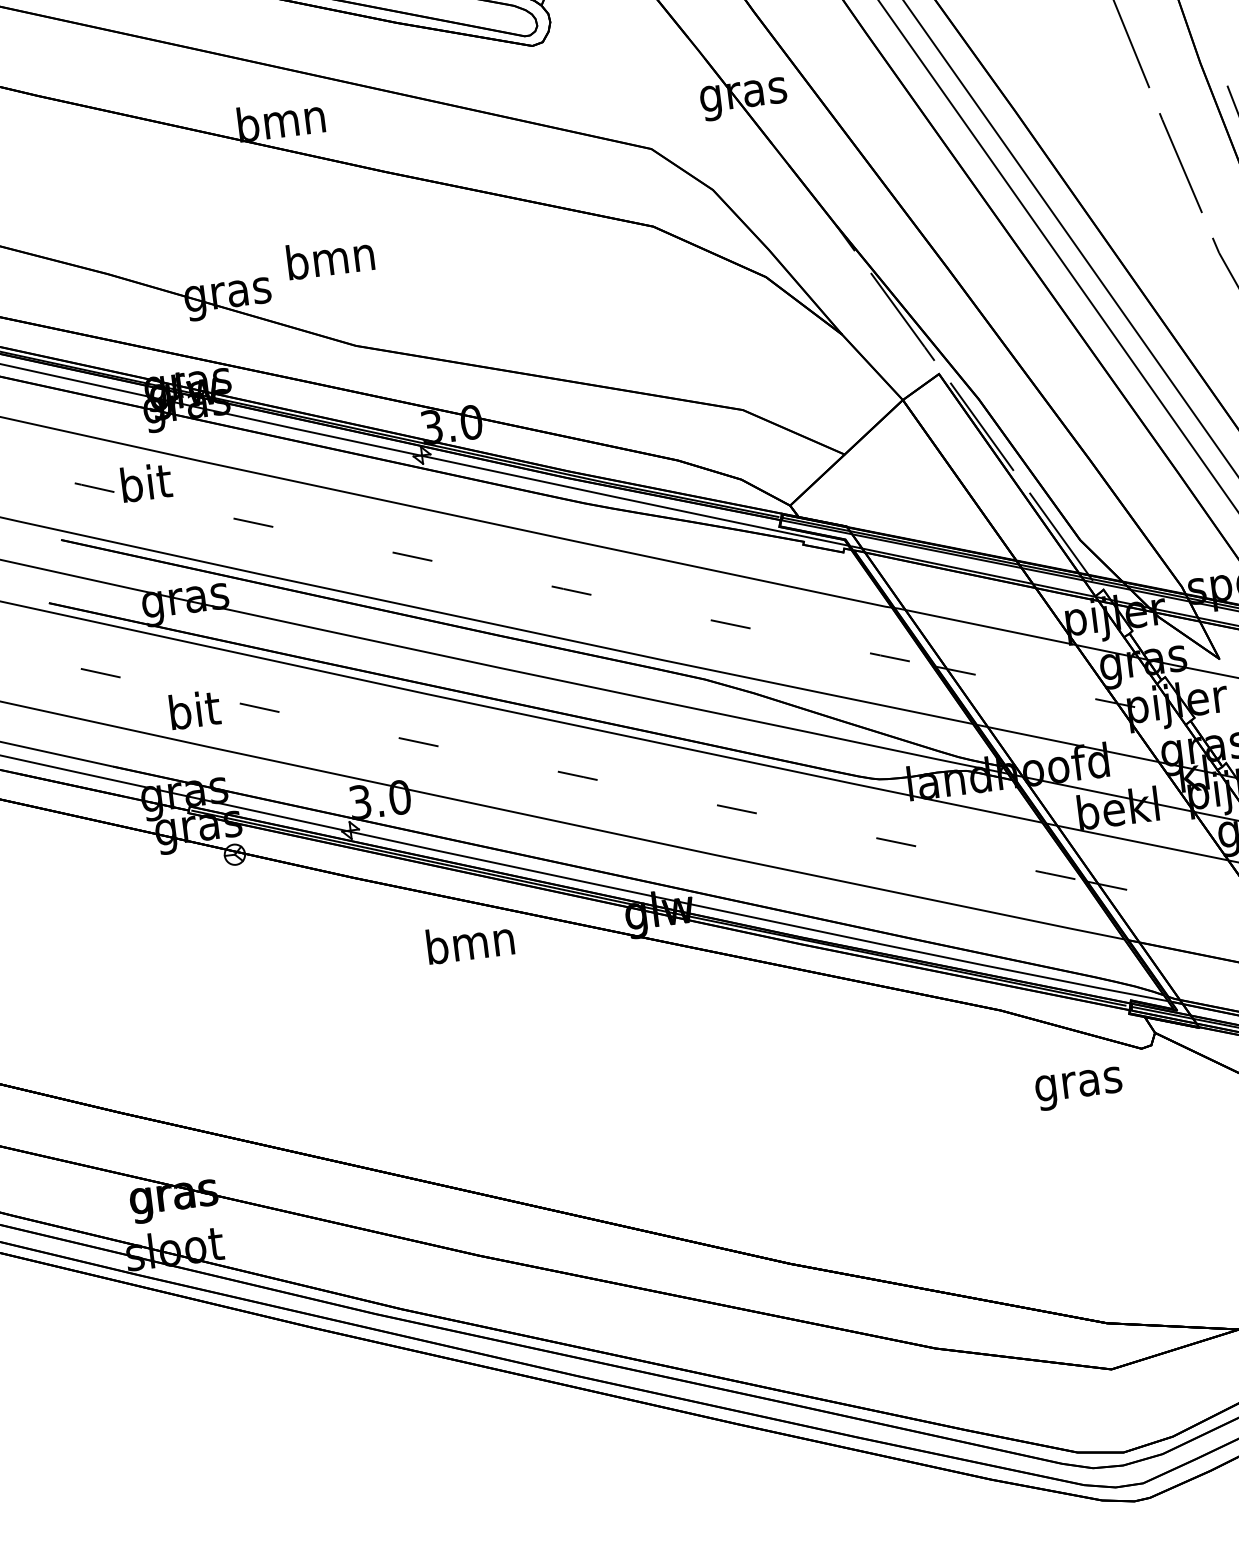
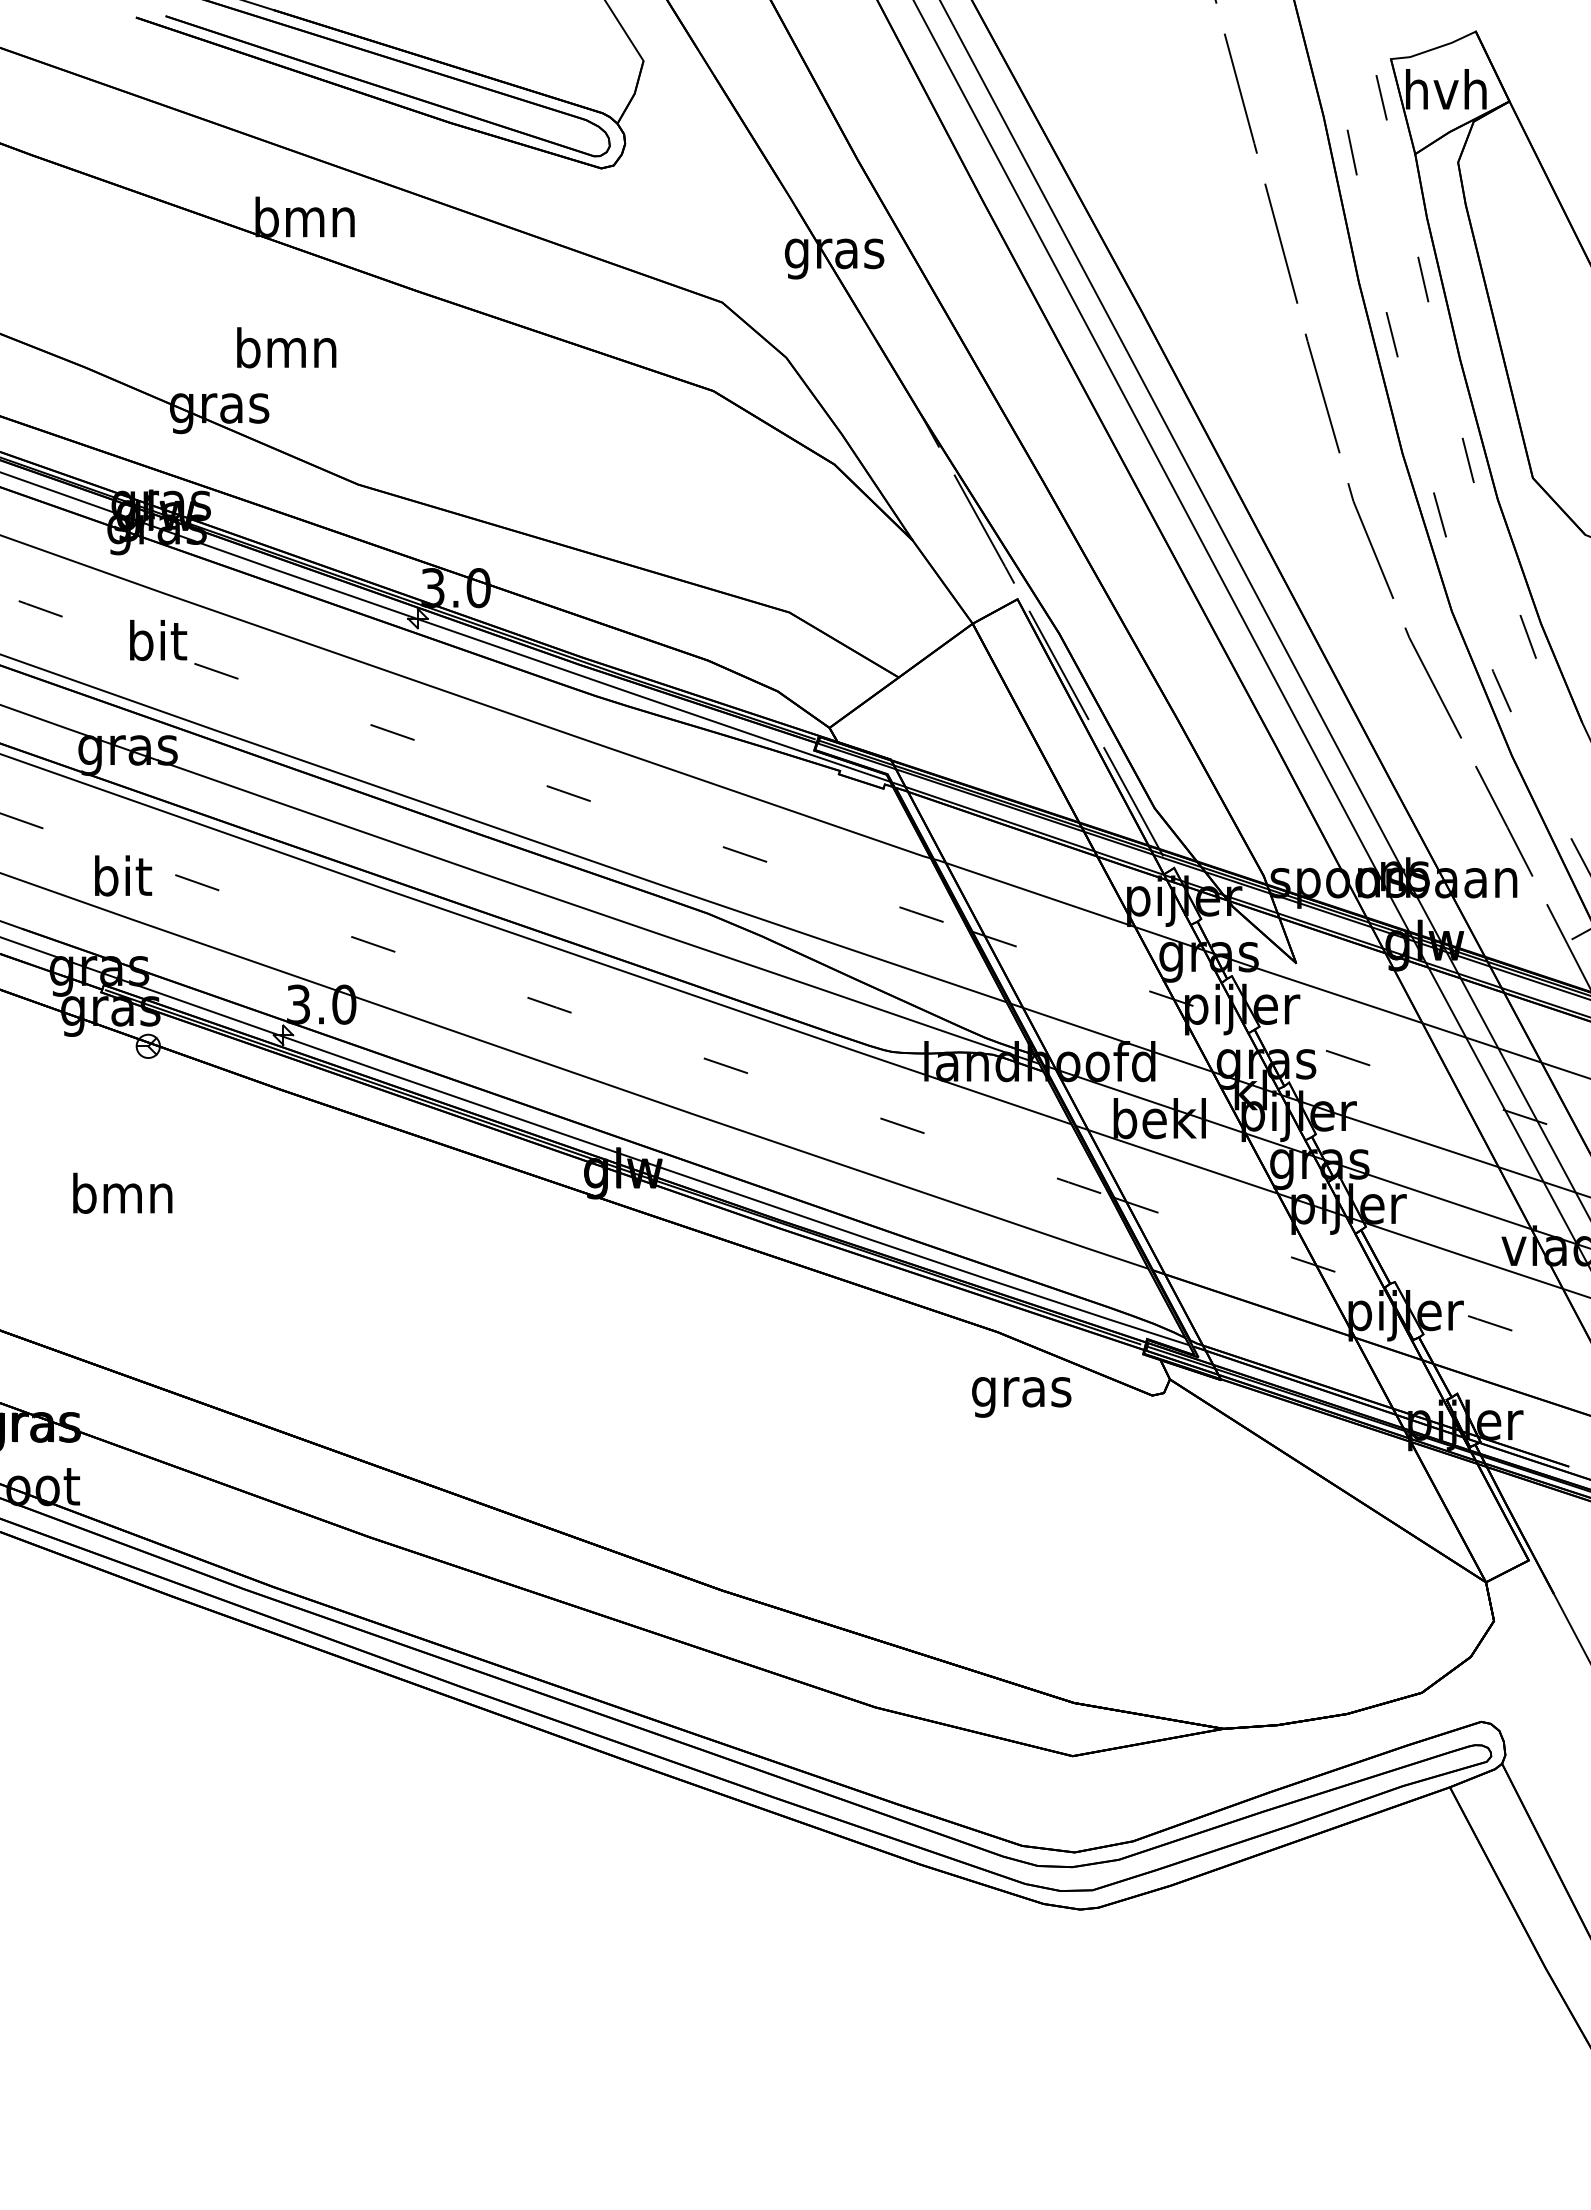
text: (330, 257) -> (286, 347), moved
text: (146, 482) -> (158, 640), moved
text: (470, 941) -> (122, 1192), moved
text: (1079, 1088) -> (1021, 1397), moved

